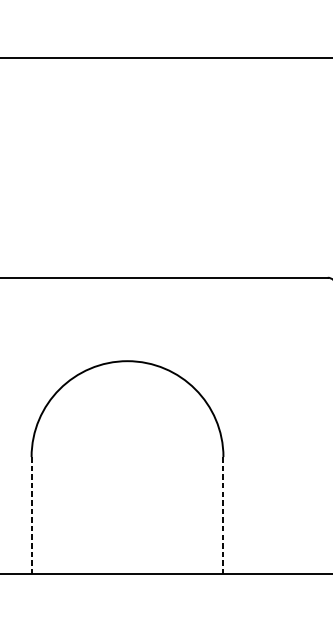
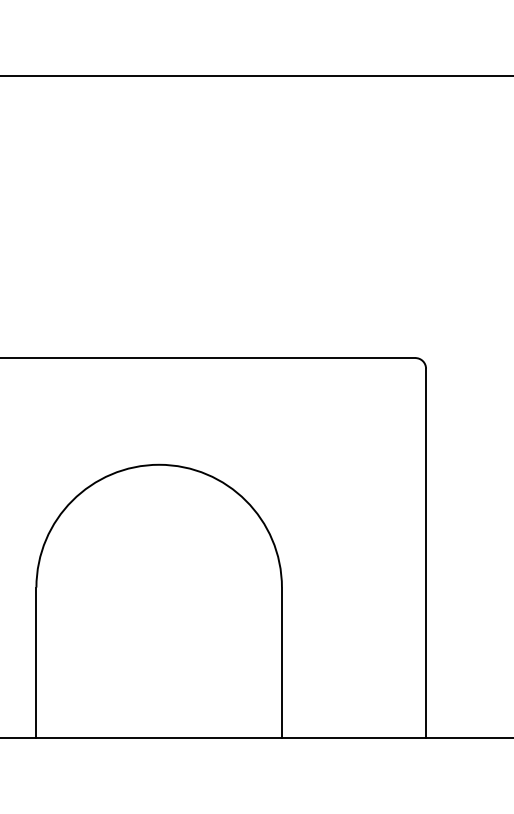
line: (223, 515) -> (281, 662), dashed -> solid
line: (31, 516) -> (36, 663), dashed -> solid

